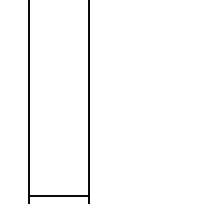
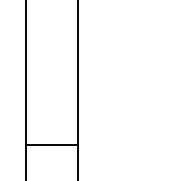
line: (58, 195) -> (51, 144), moved

